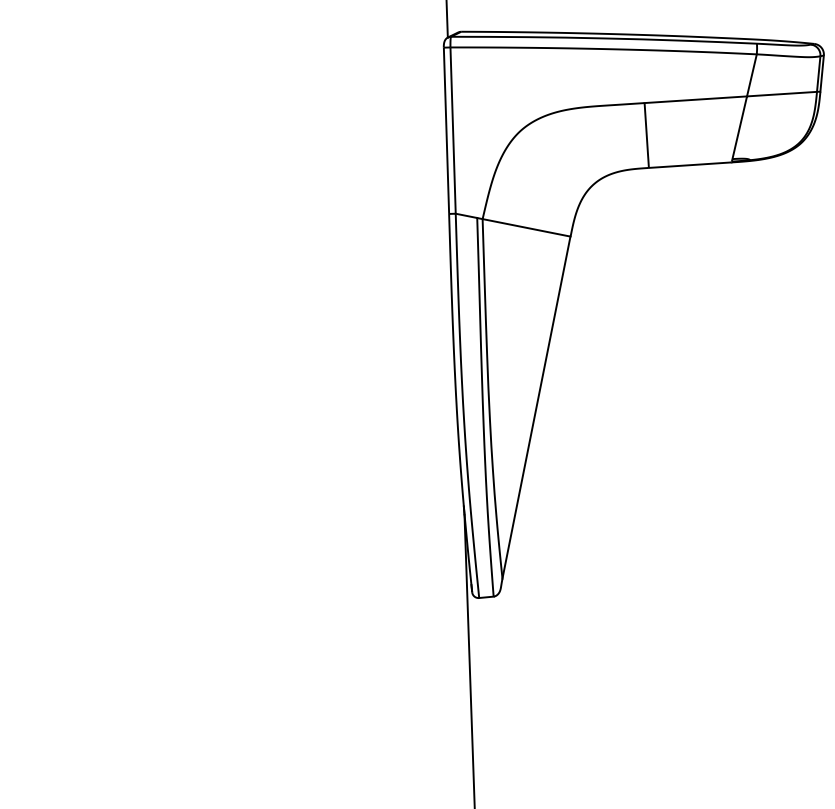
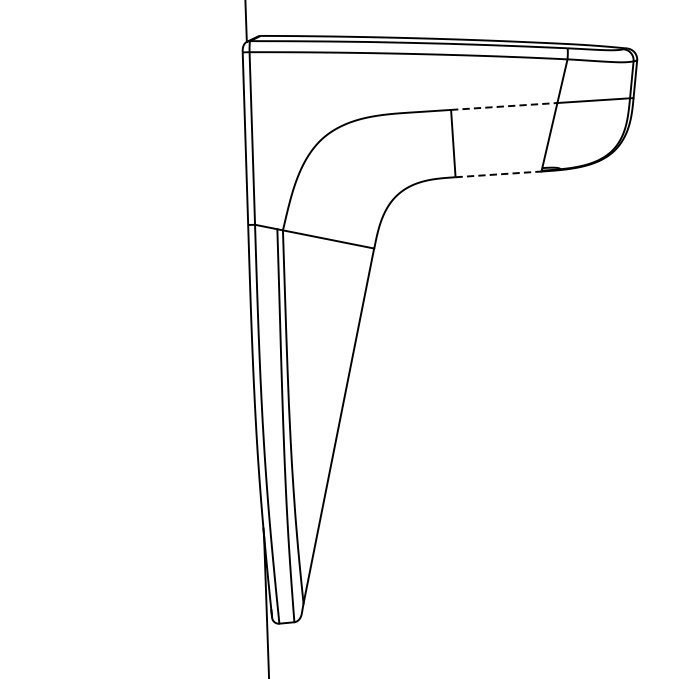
line: (696, 99) -> (504, 106), solid -> dashed
line: (690, 165) -> (498, 174), solid -> dashed

